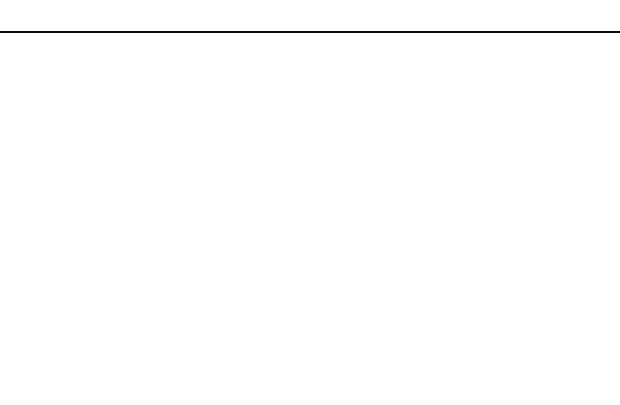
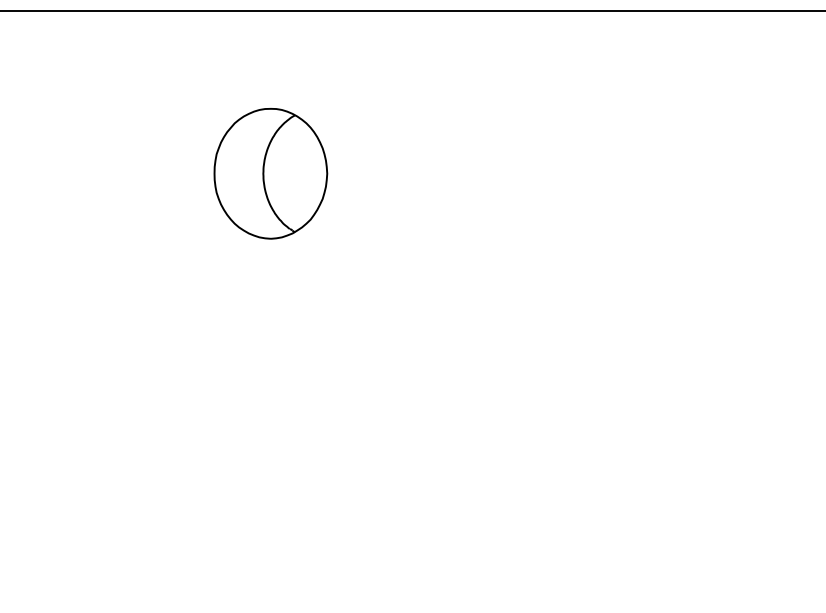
part: (233, 135) -> (270, 173), added

